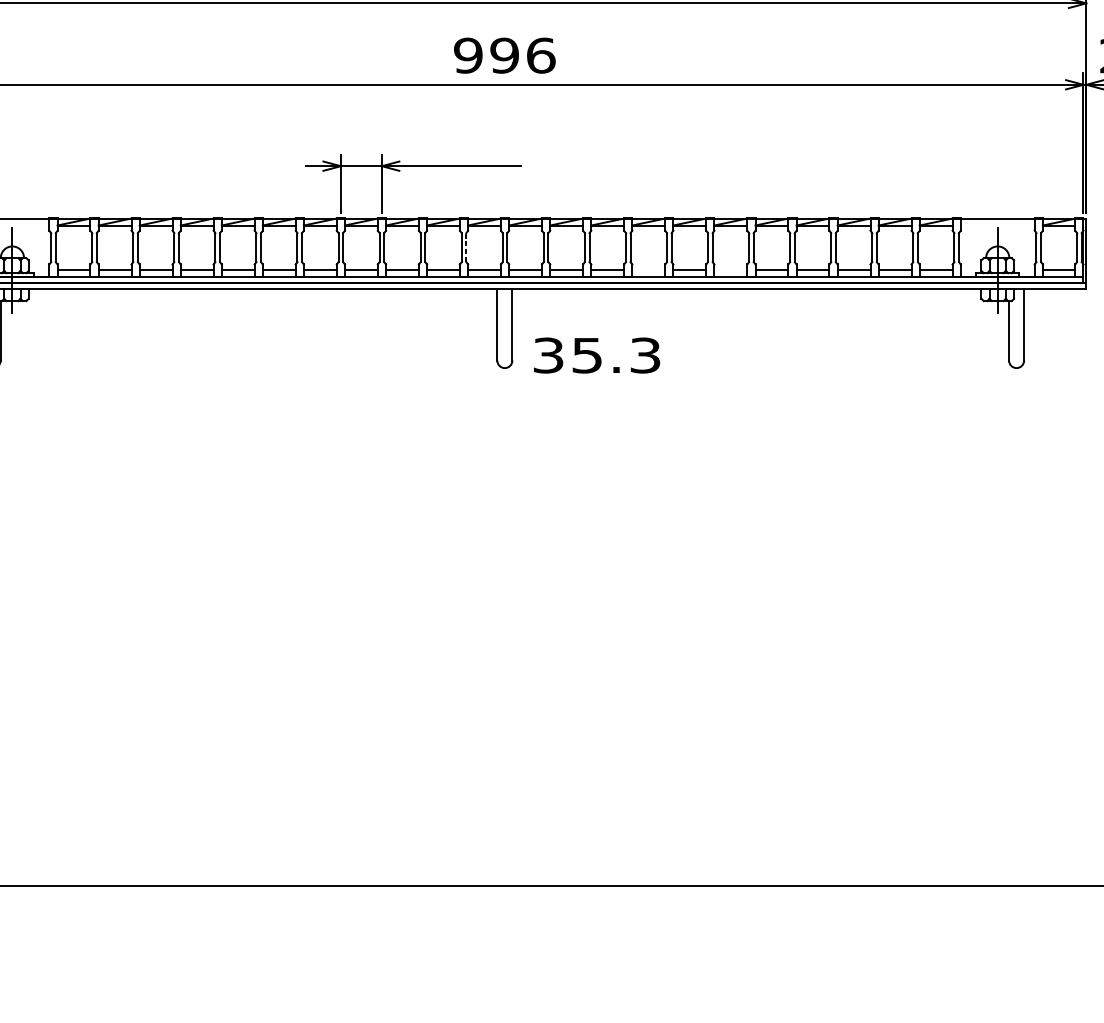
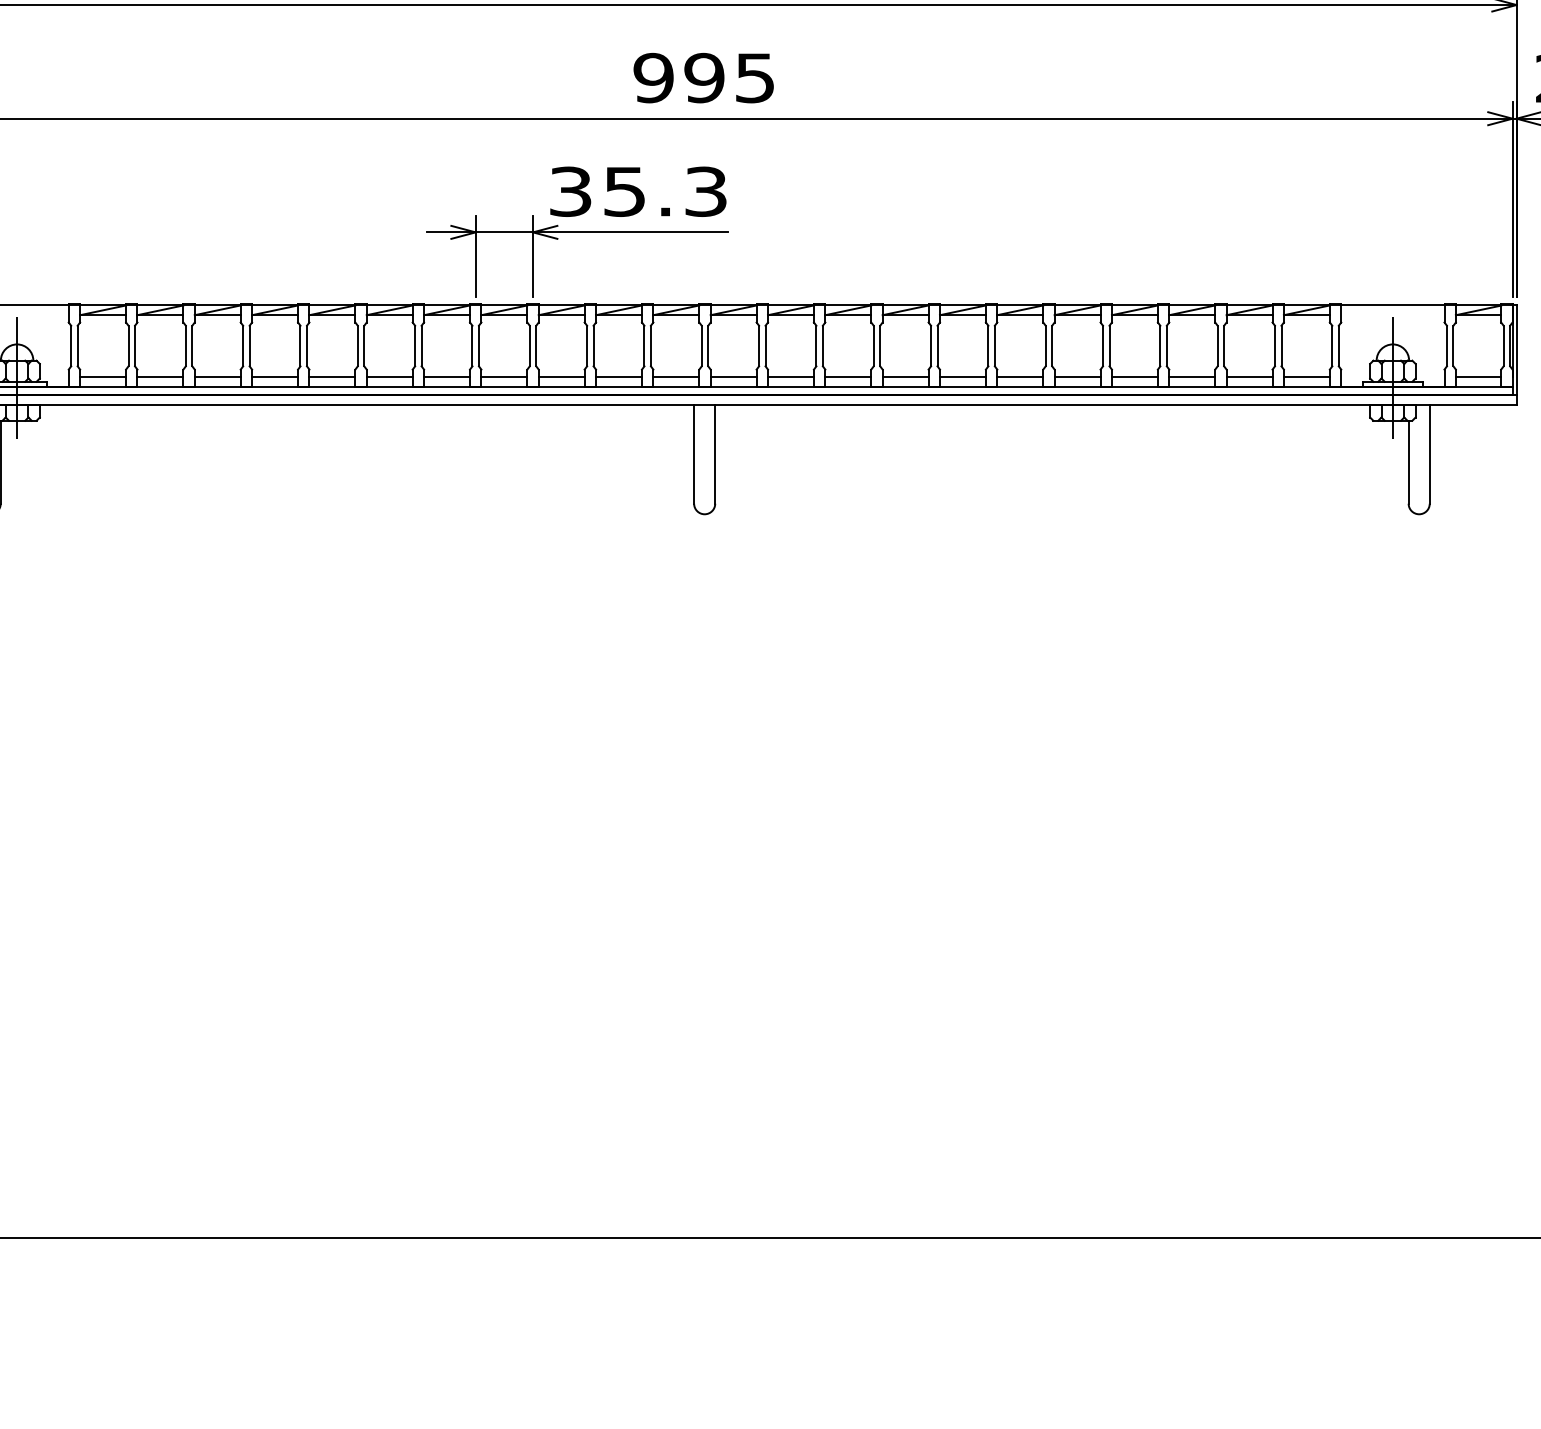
text: (541, 55) -> (755, 77), 996 -> 995
line: (466, 247) -> (650, 345), dashed -> solid
line: (648, 269) -> (905, 376), added
line: (731, 269) -> (1020, 376), added
text: (597, 355) -> (638, 191), moved

